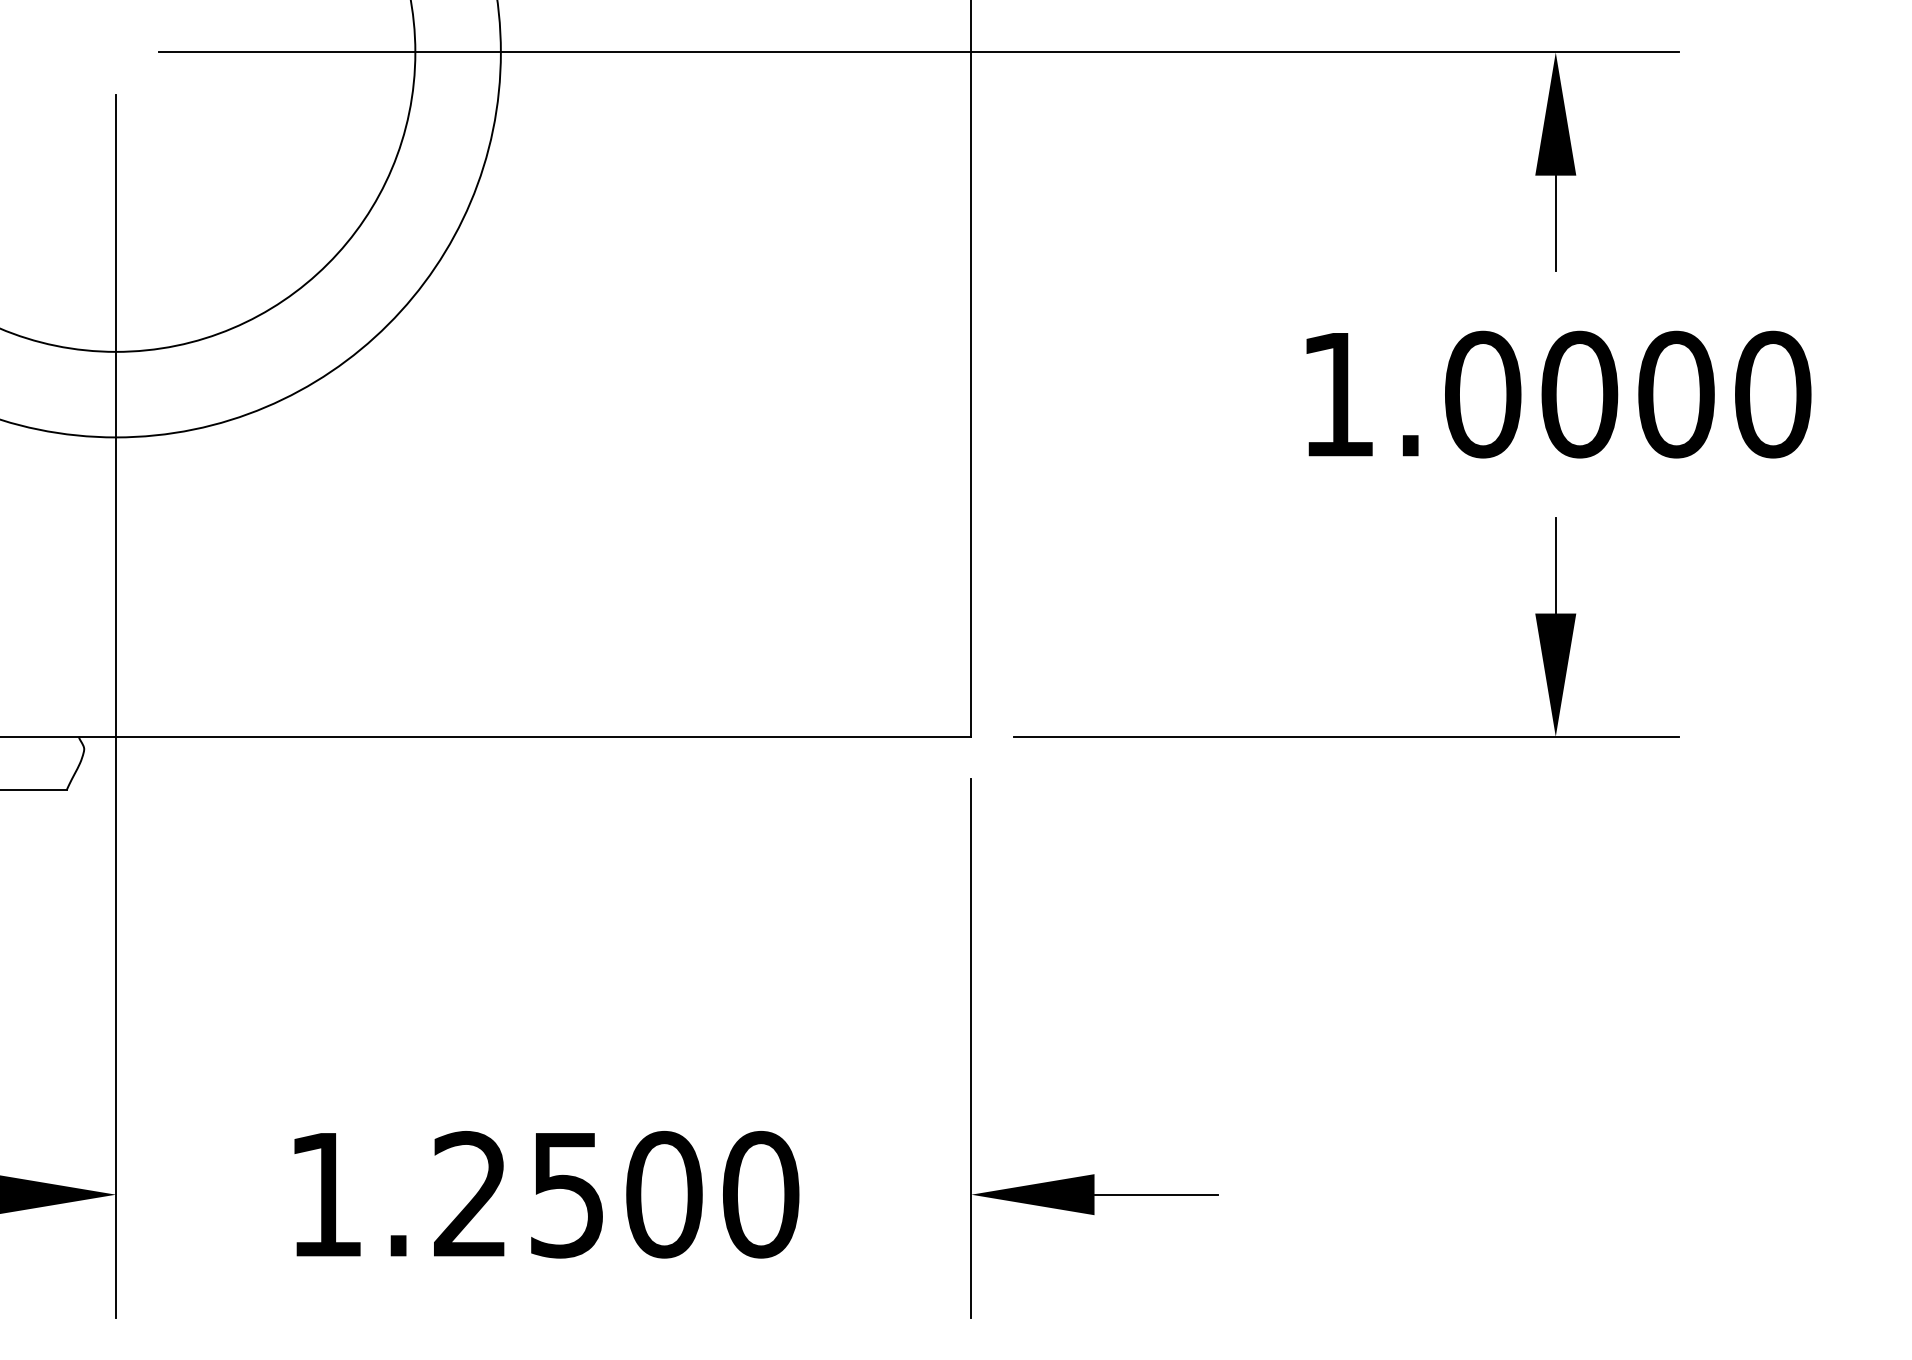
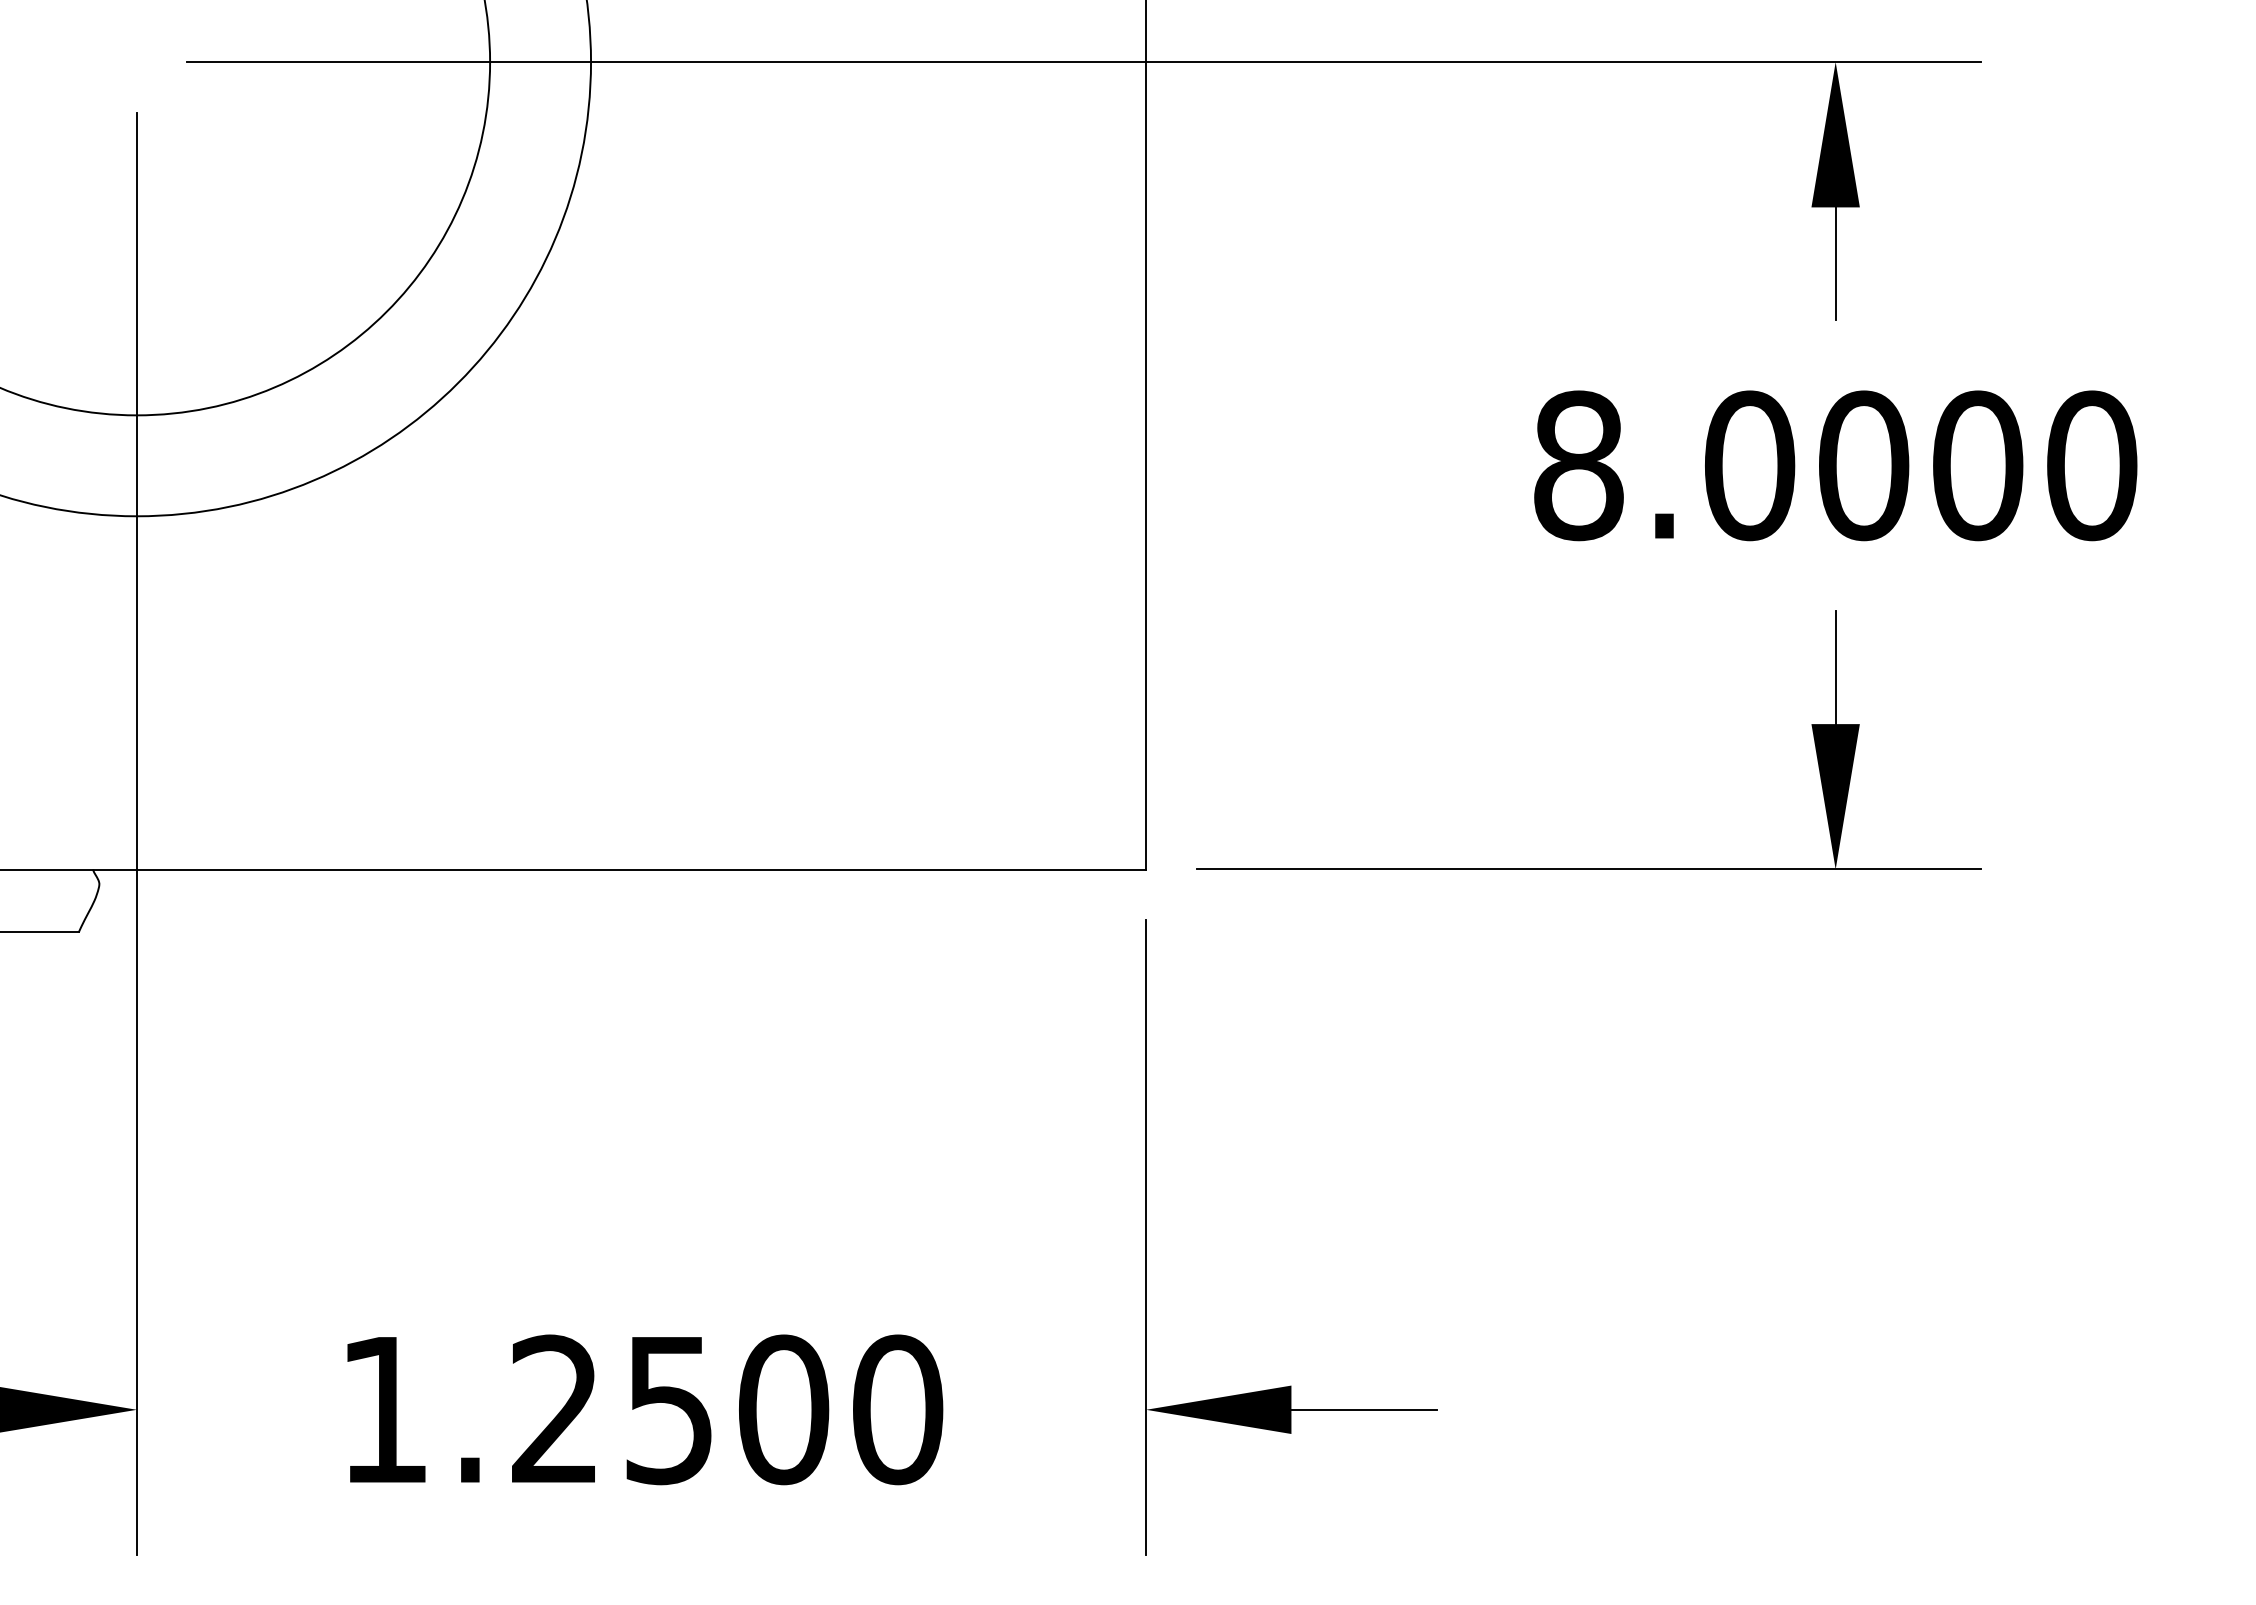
text: (1338, 394) -> (1579, 465), 1.0000 -> 8.0000

